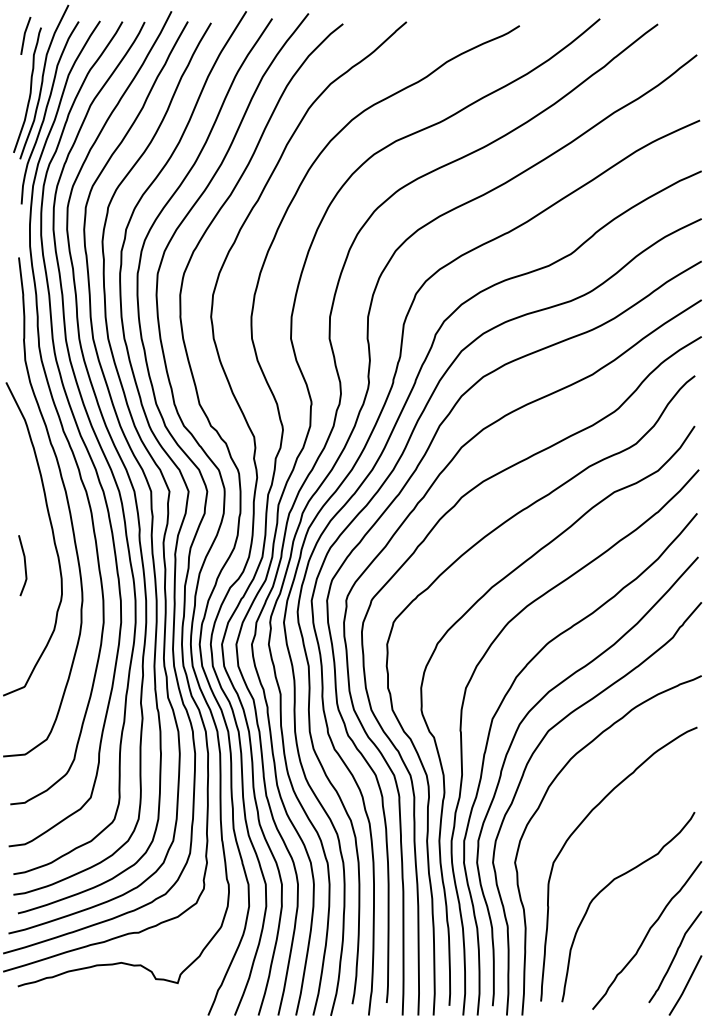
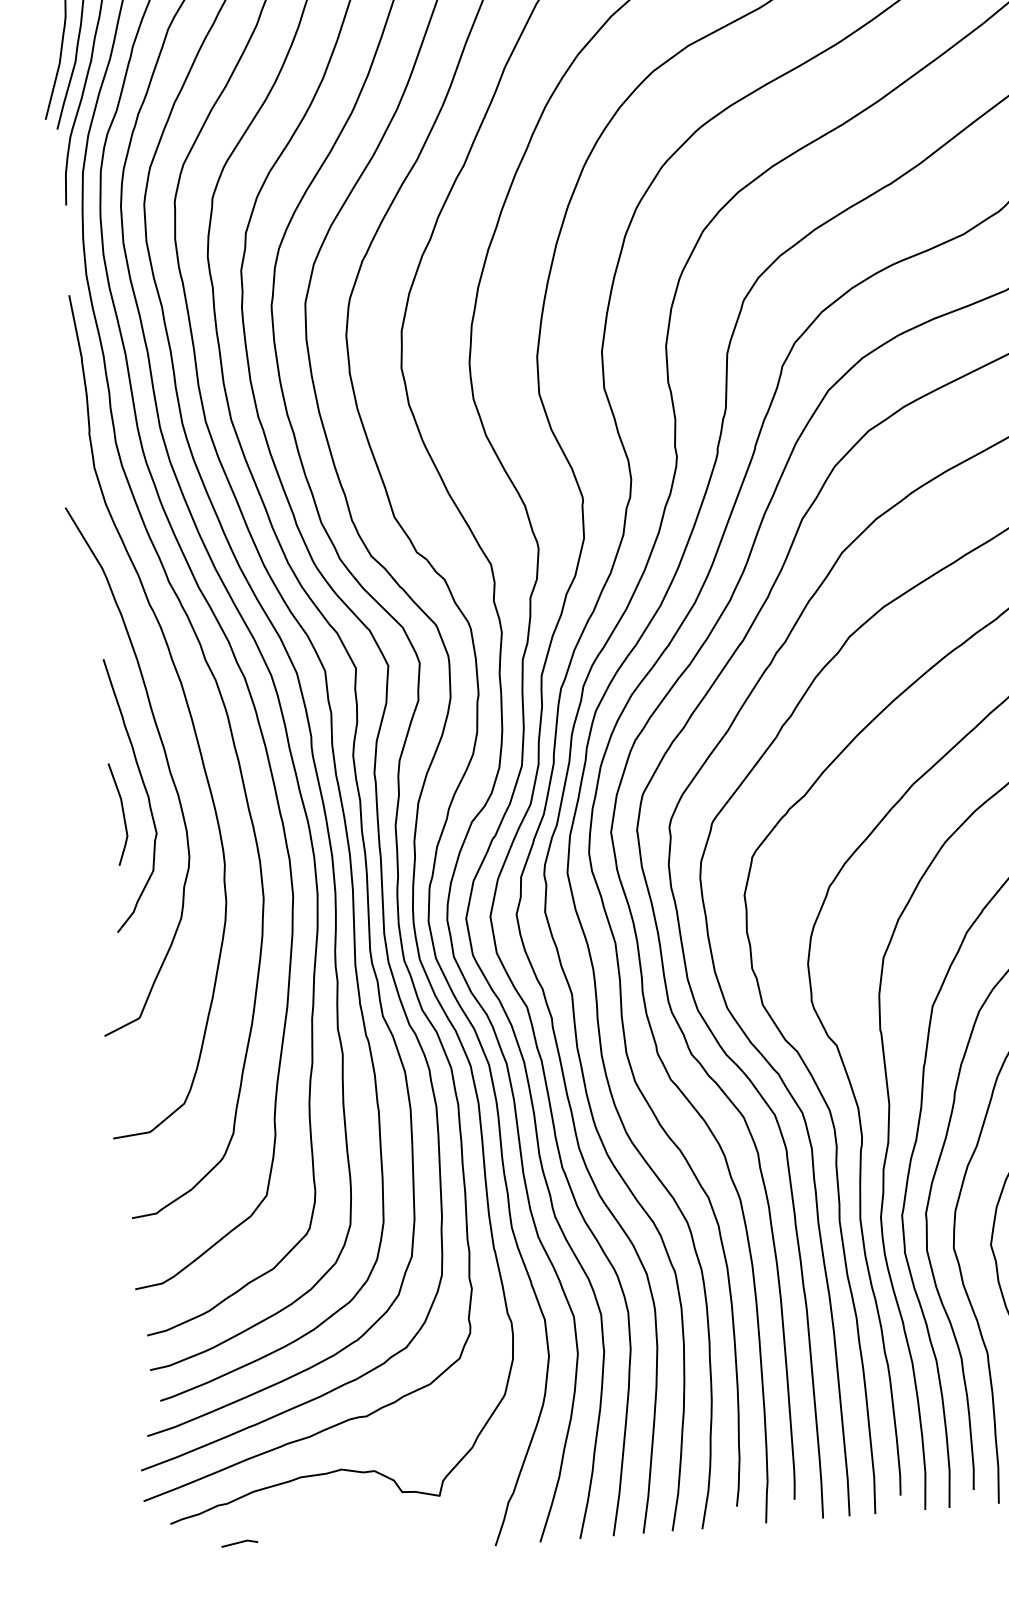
curve: (38, 552) -> (143, 789), added
line: (57, 1001) -> (239, 1543), added

